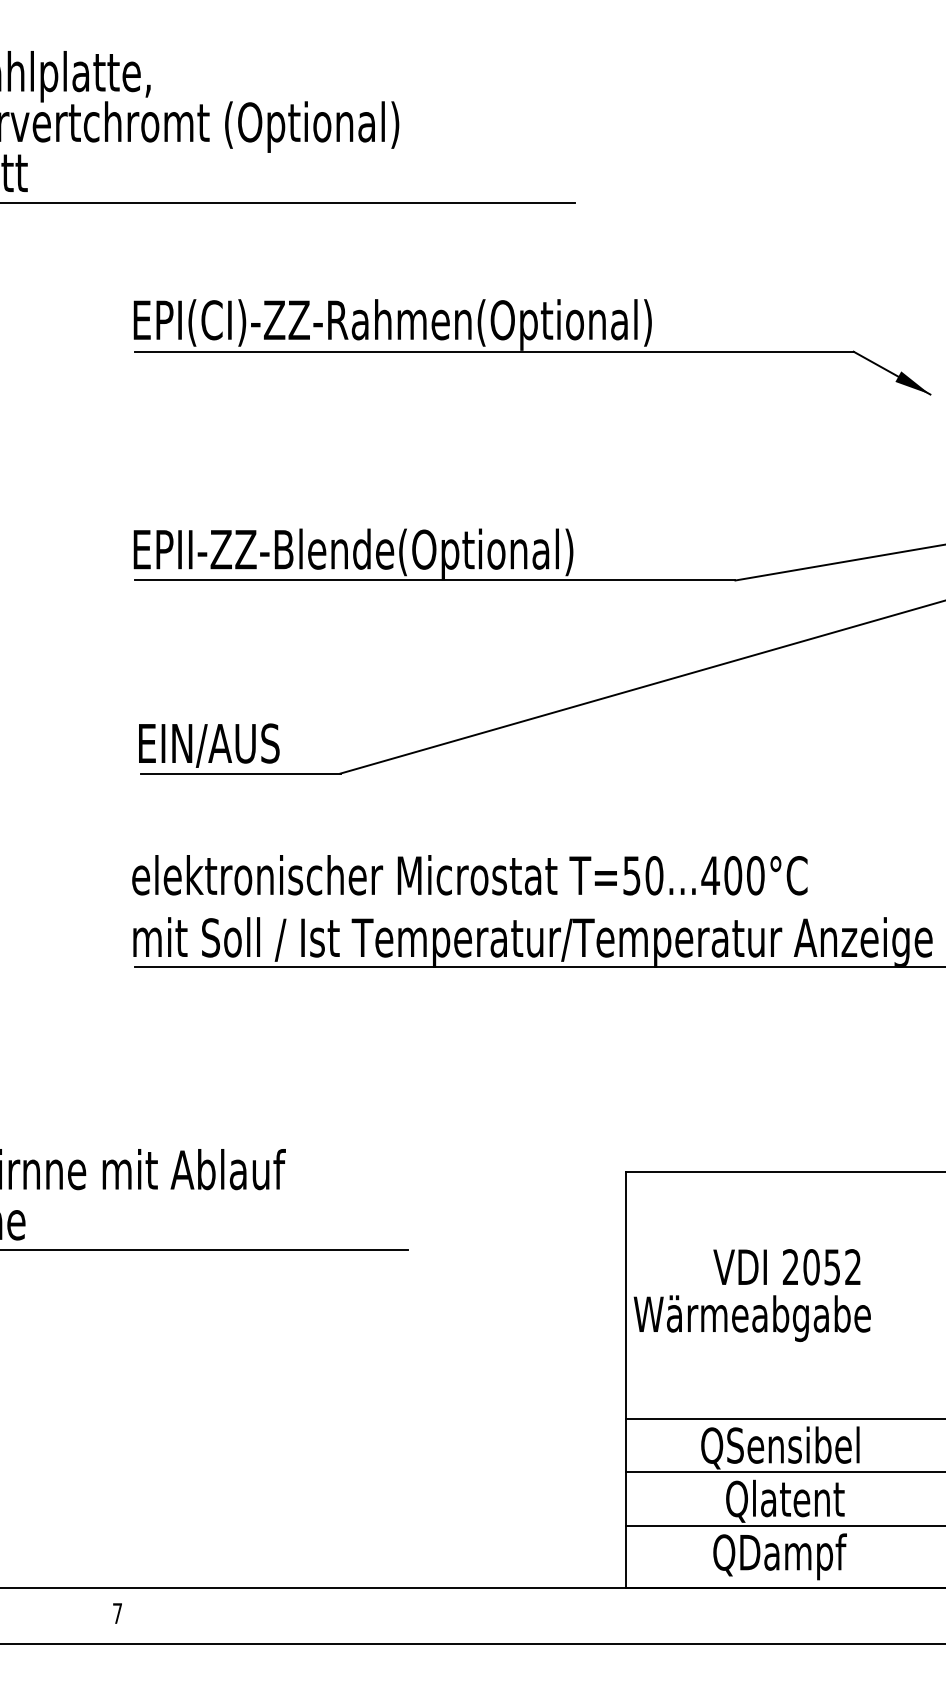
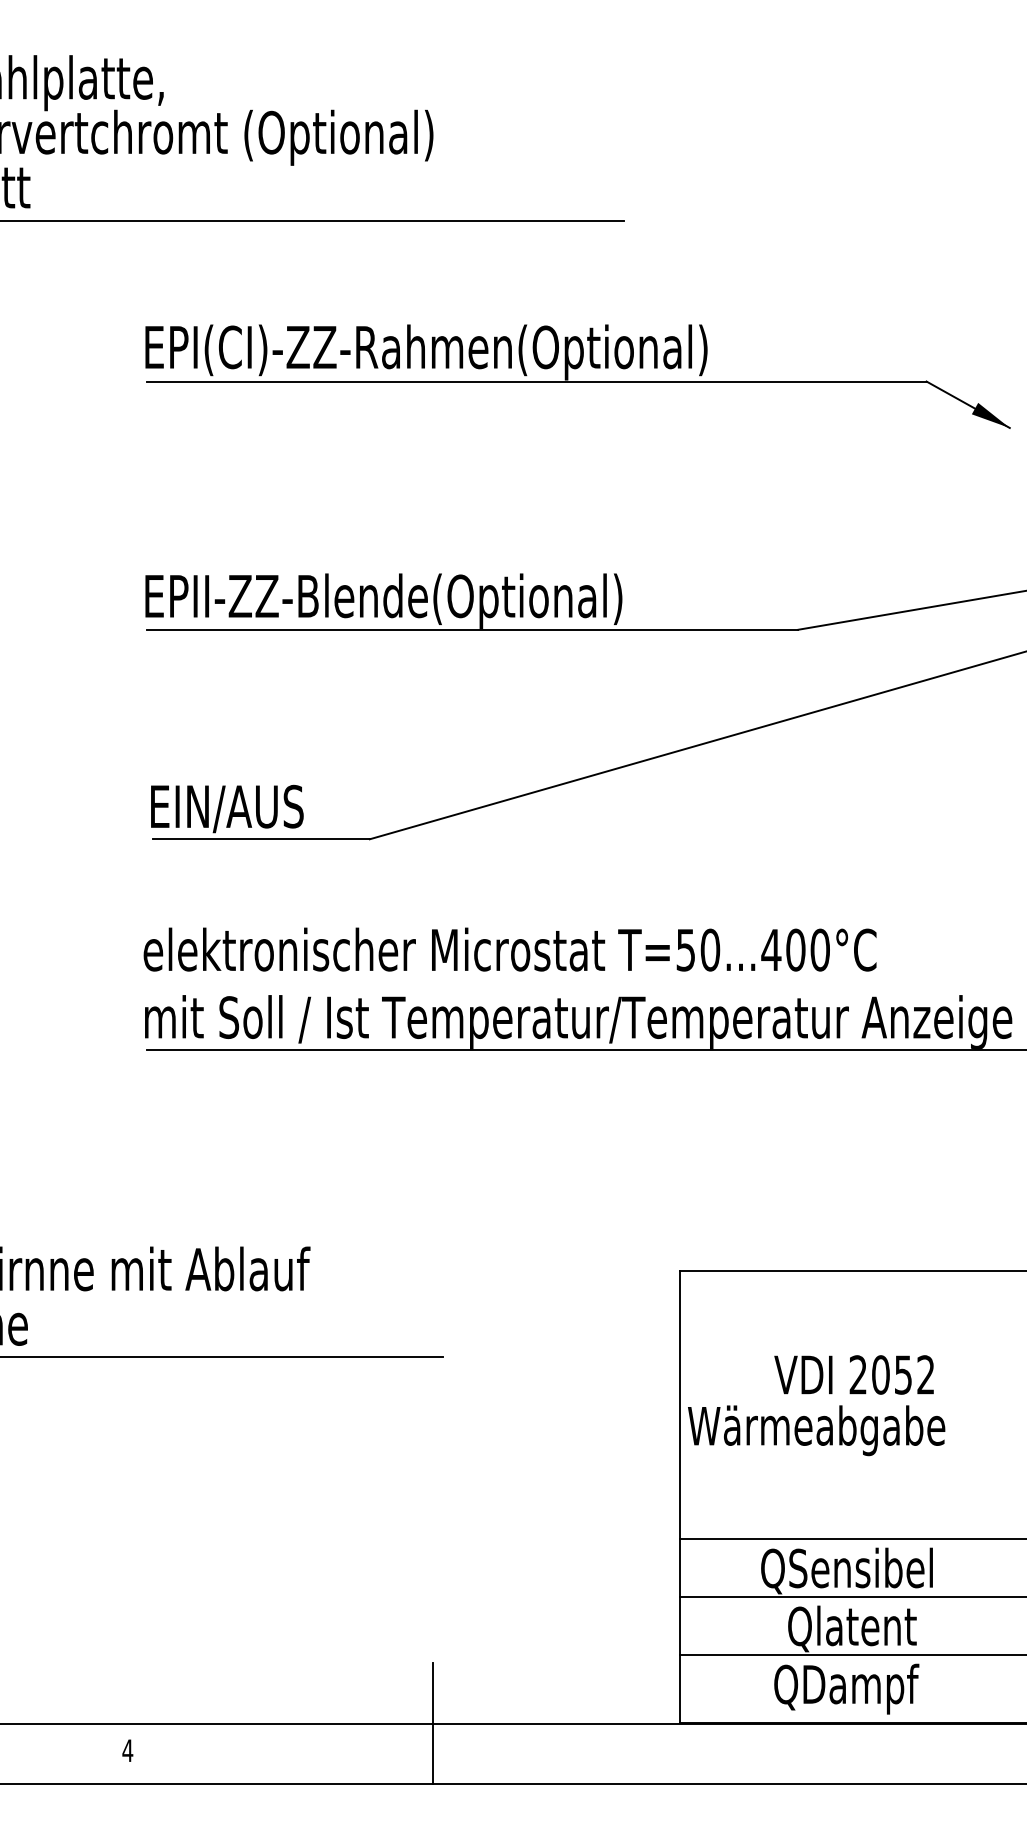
line: (398, 1588) -> (432, 1723), added
text: (117, 1613) -> (127, 1750), 7 -> 4

